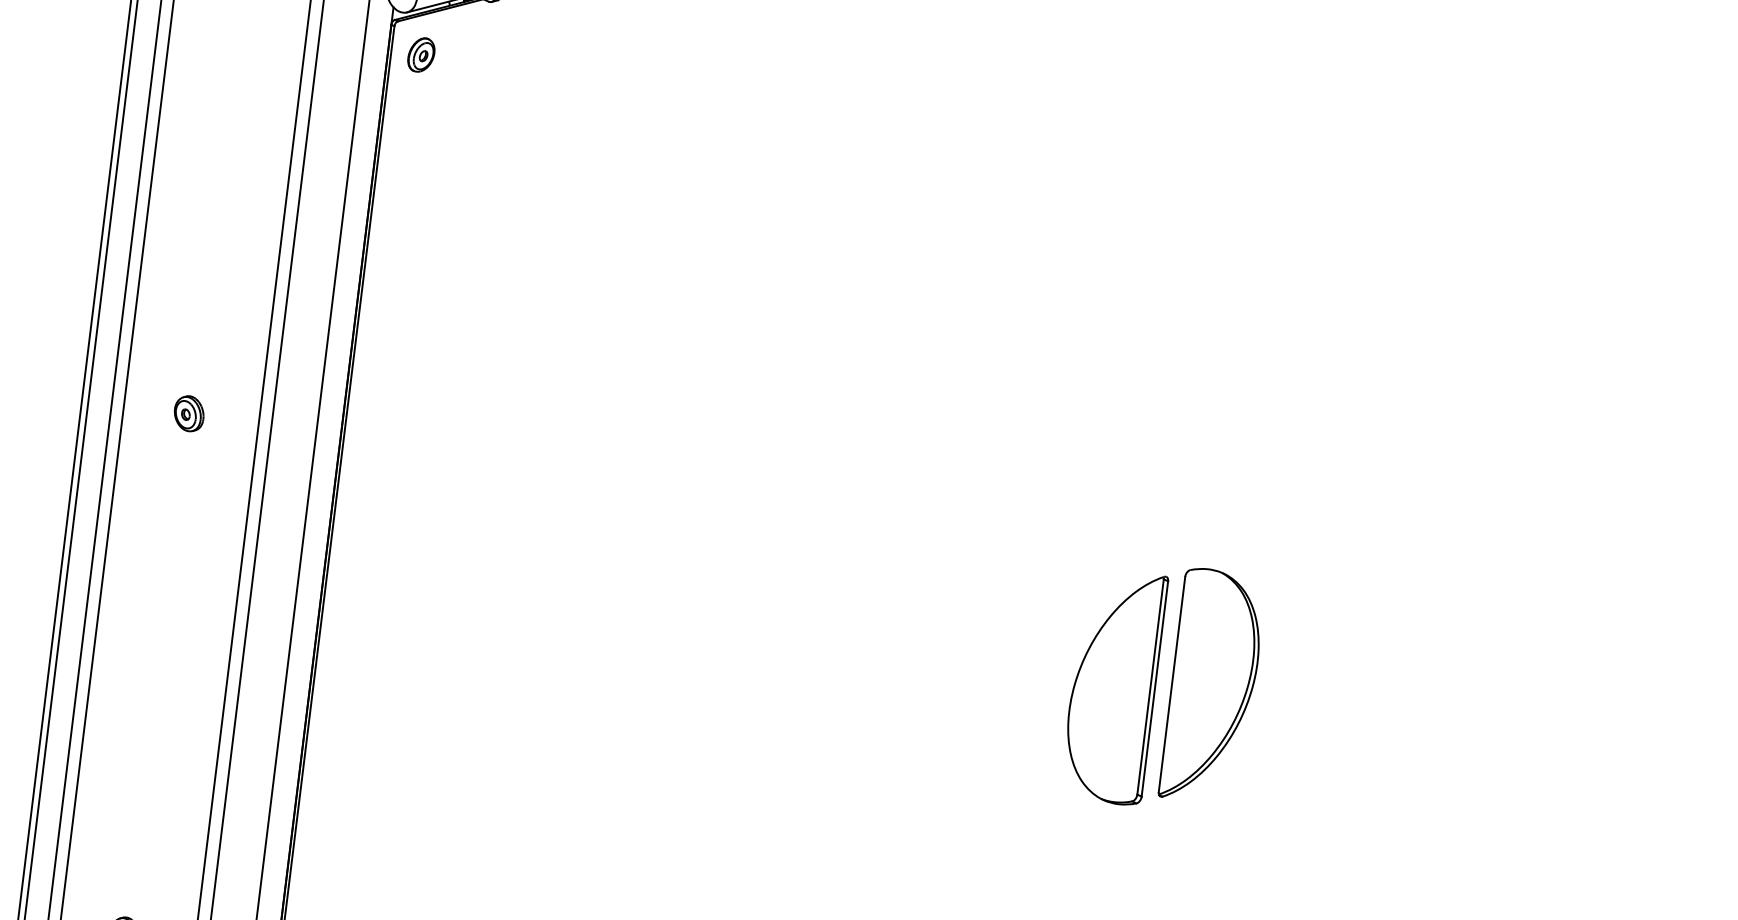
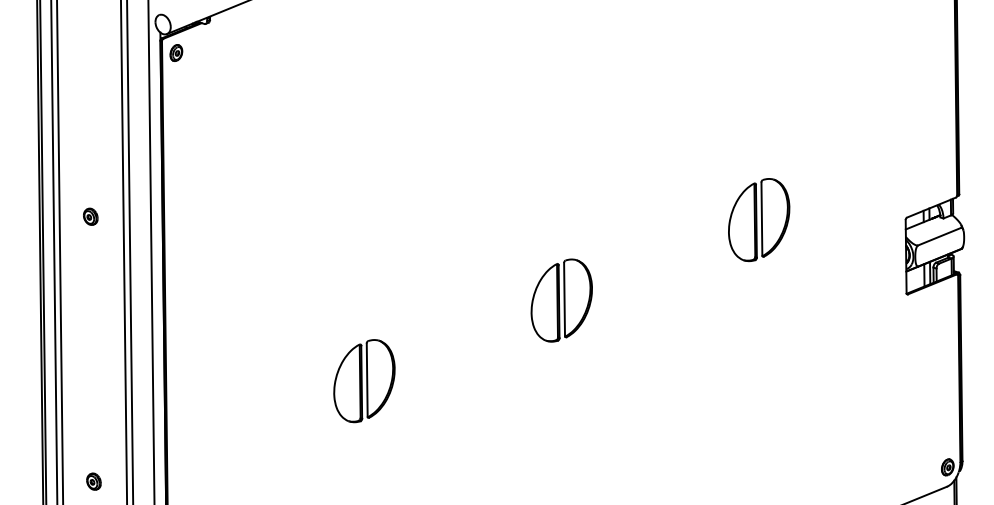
part: (188, 413) -> (90, 216), moved
part: (1602, 574) -> (759, 220), added
part: (1162, 686) -> (561, 300), size x0.71
part: (724, 800) -> (364, 381), added

